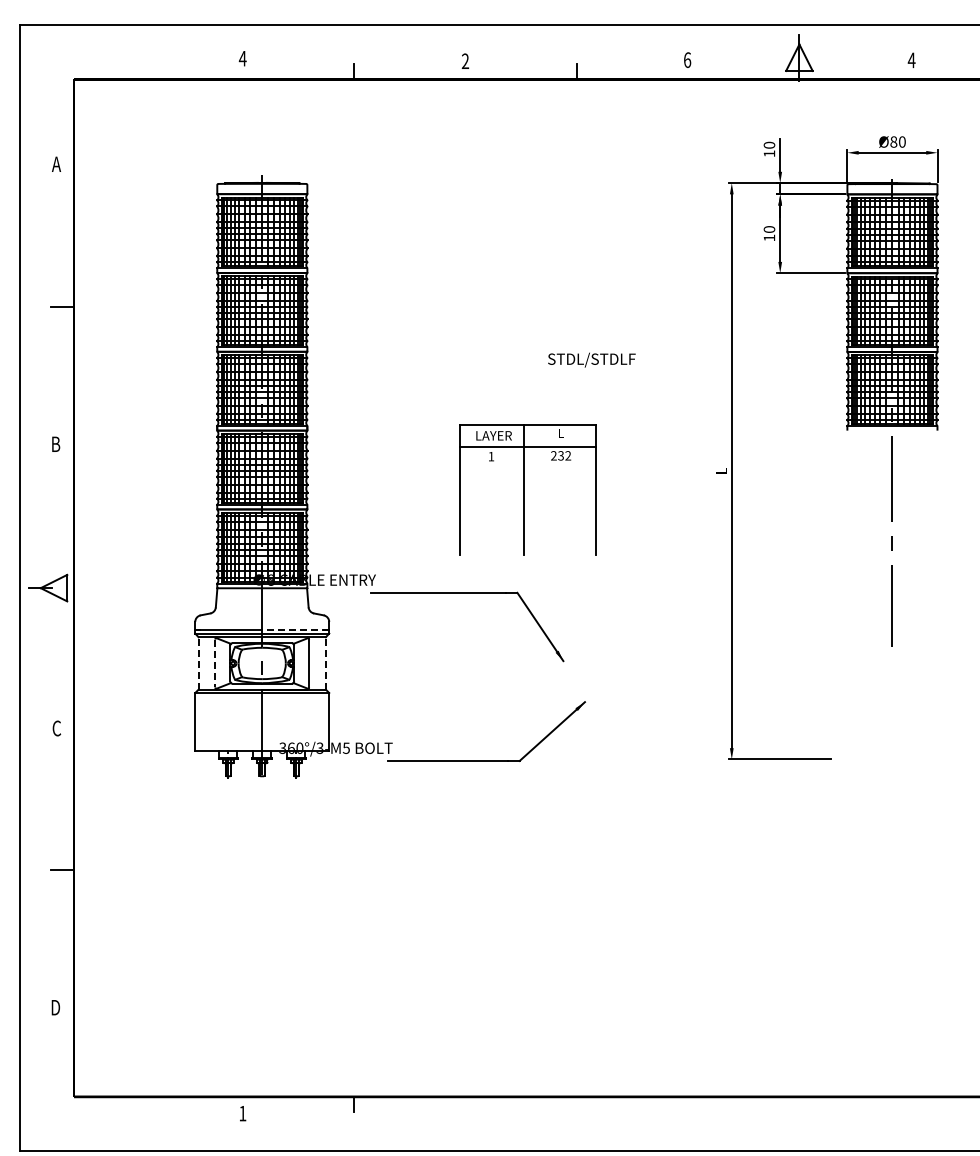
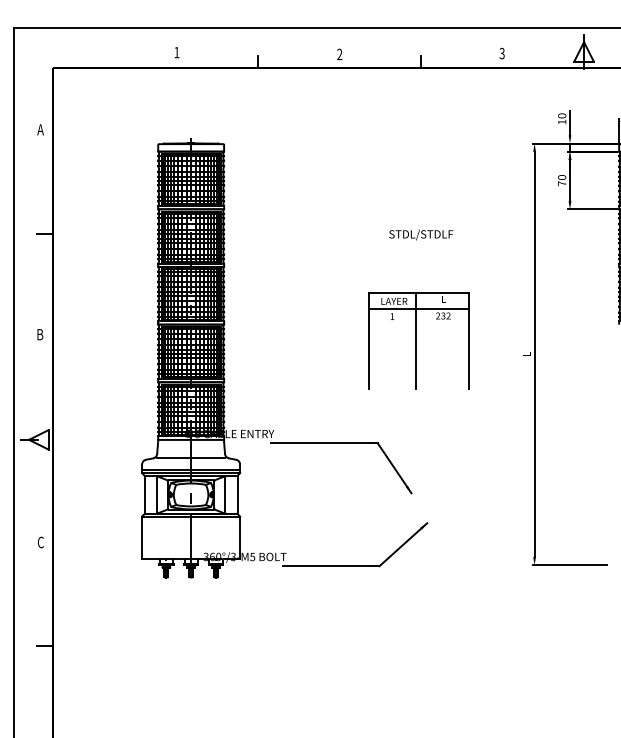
text: (242, 58) -> (176, 52), 4 -> 1
text: (687, 59) -> (502, 53), 6 -> 3
text: (769, 237) -> (562, 183), 10 -> 70
text: (591, 359) -> (420, 234), moved
part: (527, 489) -> (418, 340), moved
line: (262, 612) -> (191, 457), added
line: (295, 629) -> (215, 470), dashed -> solid
line: (198, 662) -> (144, 494), dashed -> solid
line: (325, 662) -> (237, 494), dashed -> solid
line: (215, 663) -> (156, 494), dashed -> solid

